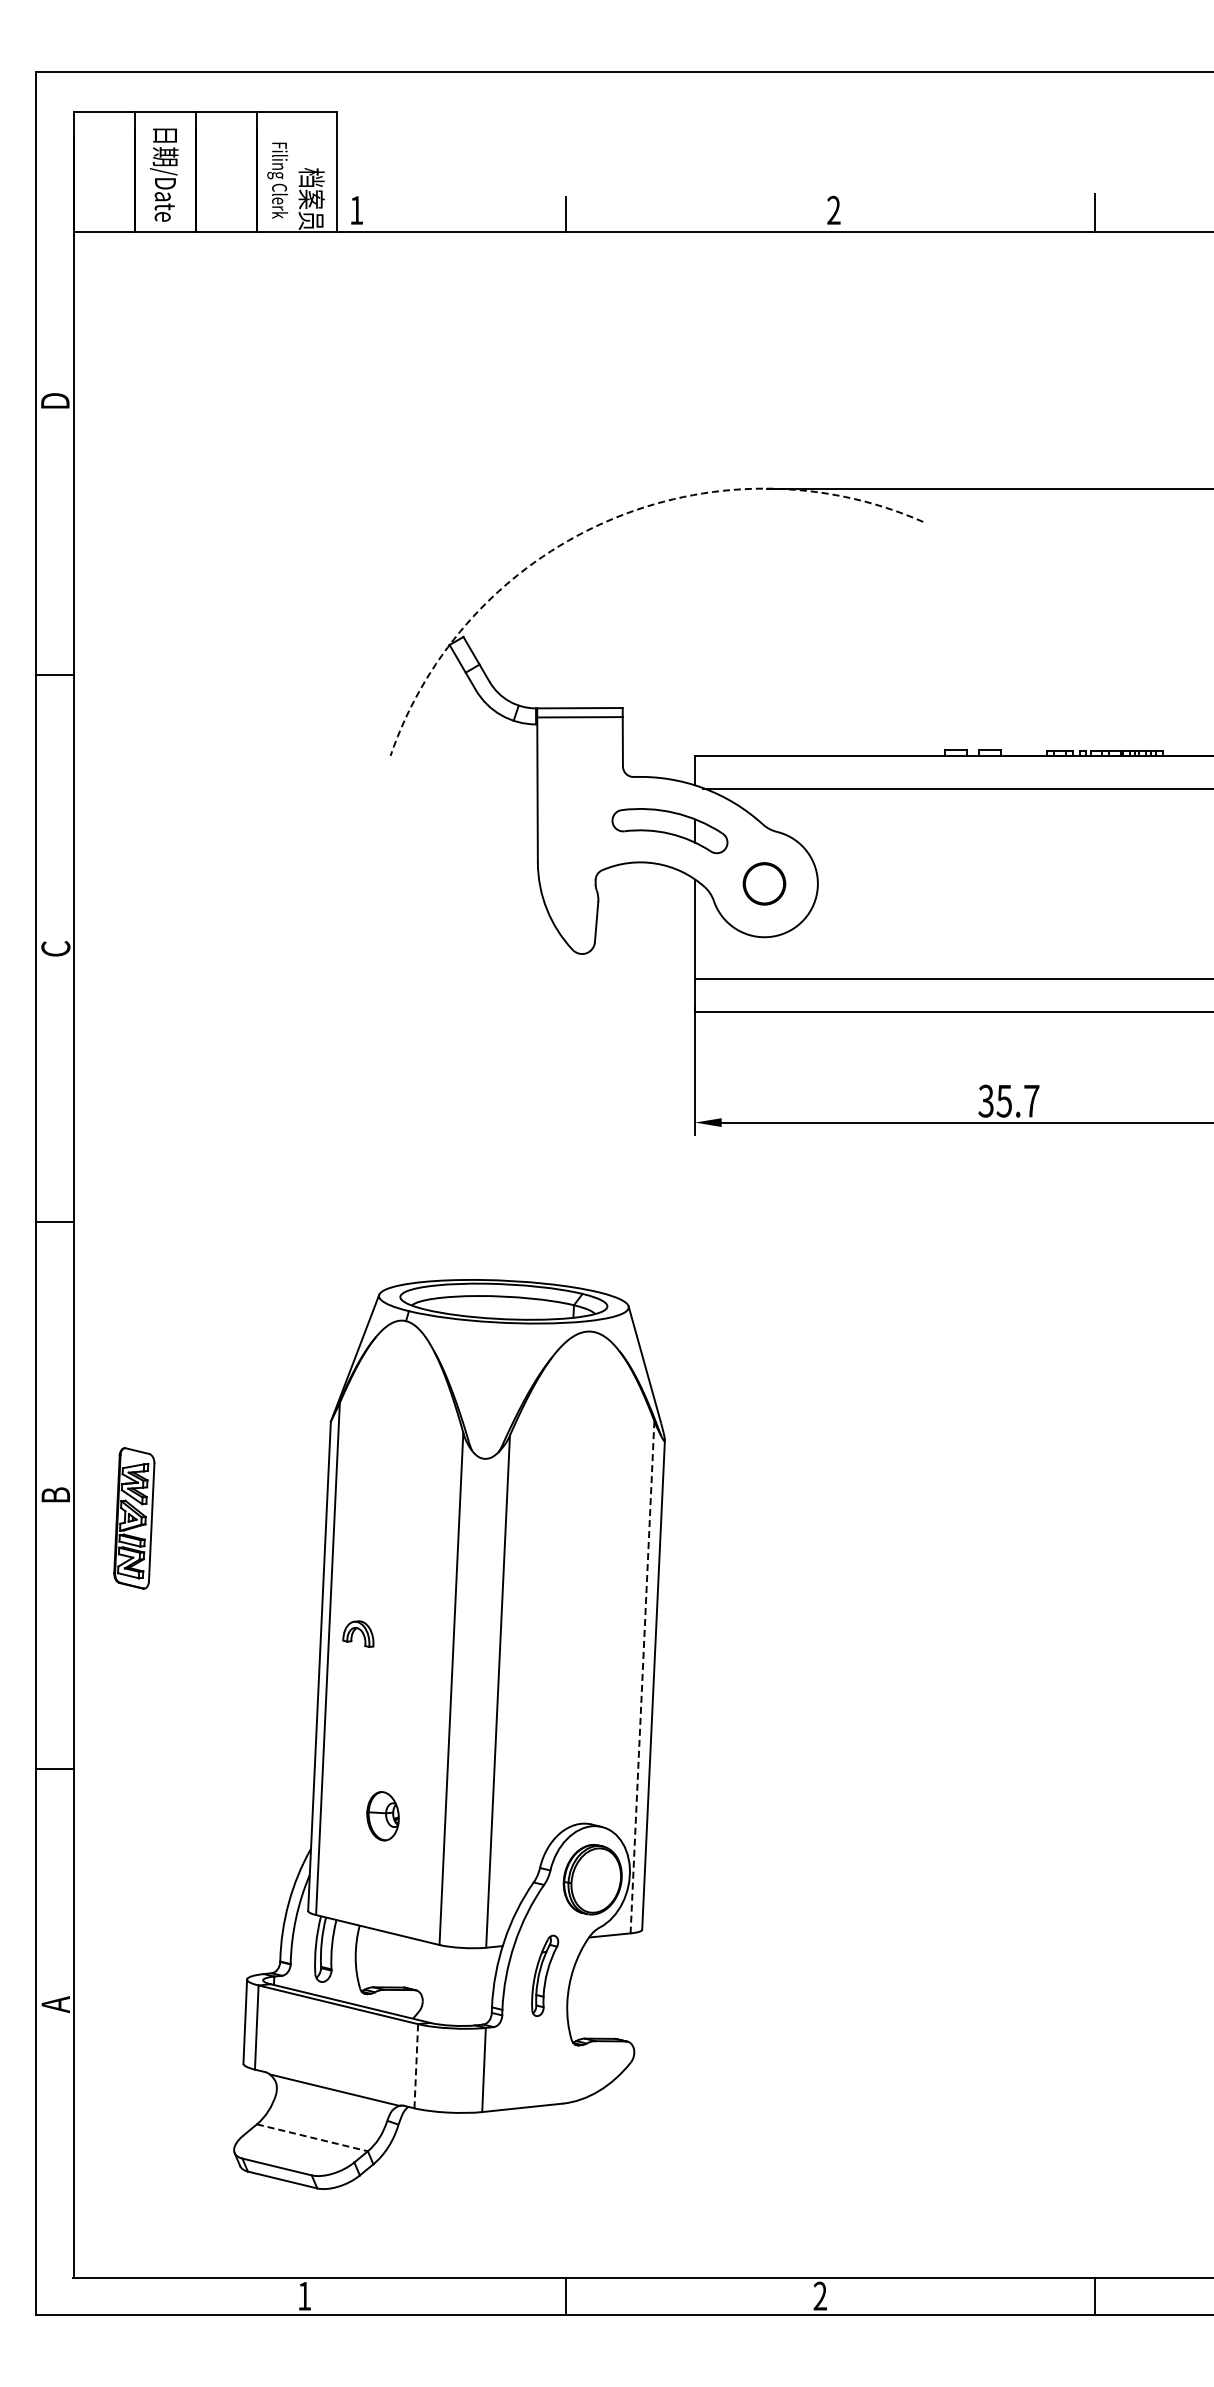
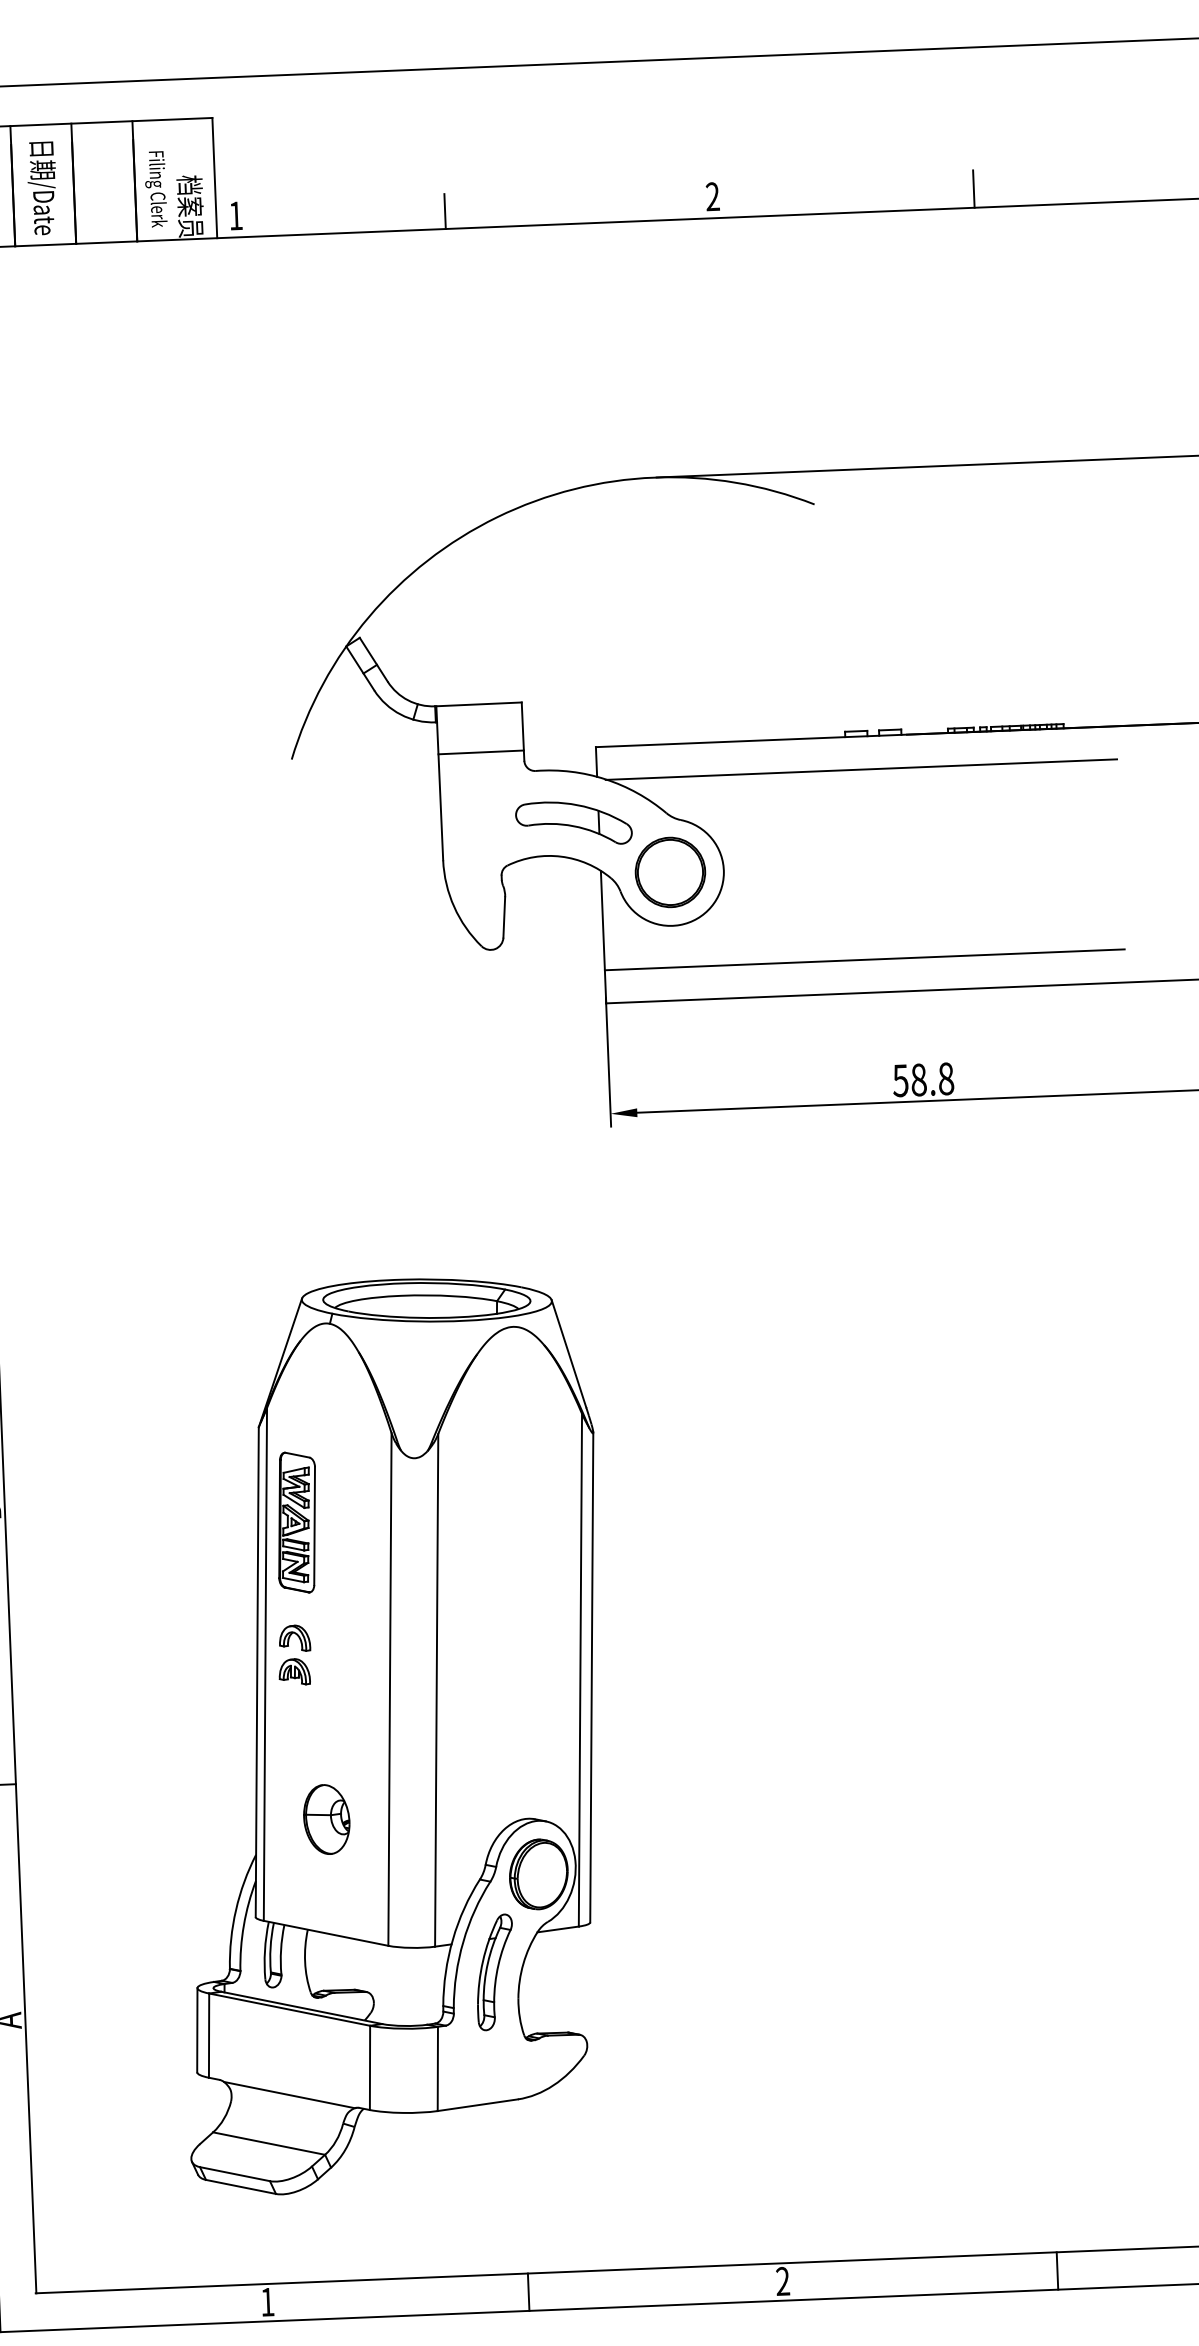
arc: (605, 521) -> (497, 516), dashed -> solid
line: (579, 717) -> (480, 752), moved
part: (764, 883) -> (670, 872), size x1.67
text: (1009, 1100) -> (923, 1079), 35.7 -> 58.8
part: (134, 1518) -> (297, 1522), moved
part: (356, 1667) -> (294, 1671), added
line: (642, 1677) -> (580, 1670), dashed -> solid
part: (382, 1815) -> (326, 1818), size x1.43
part: (544, 1975) -> (494, 1972), size x1.43
line: (416, 2065) -> (370, 2067), dashed -> solid
line: (312, 2137) -> (269, 2143), dashed -> solid

